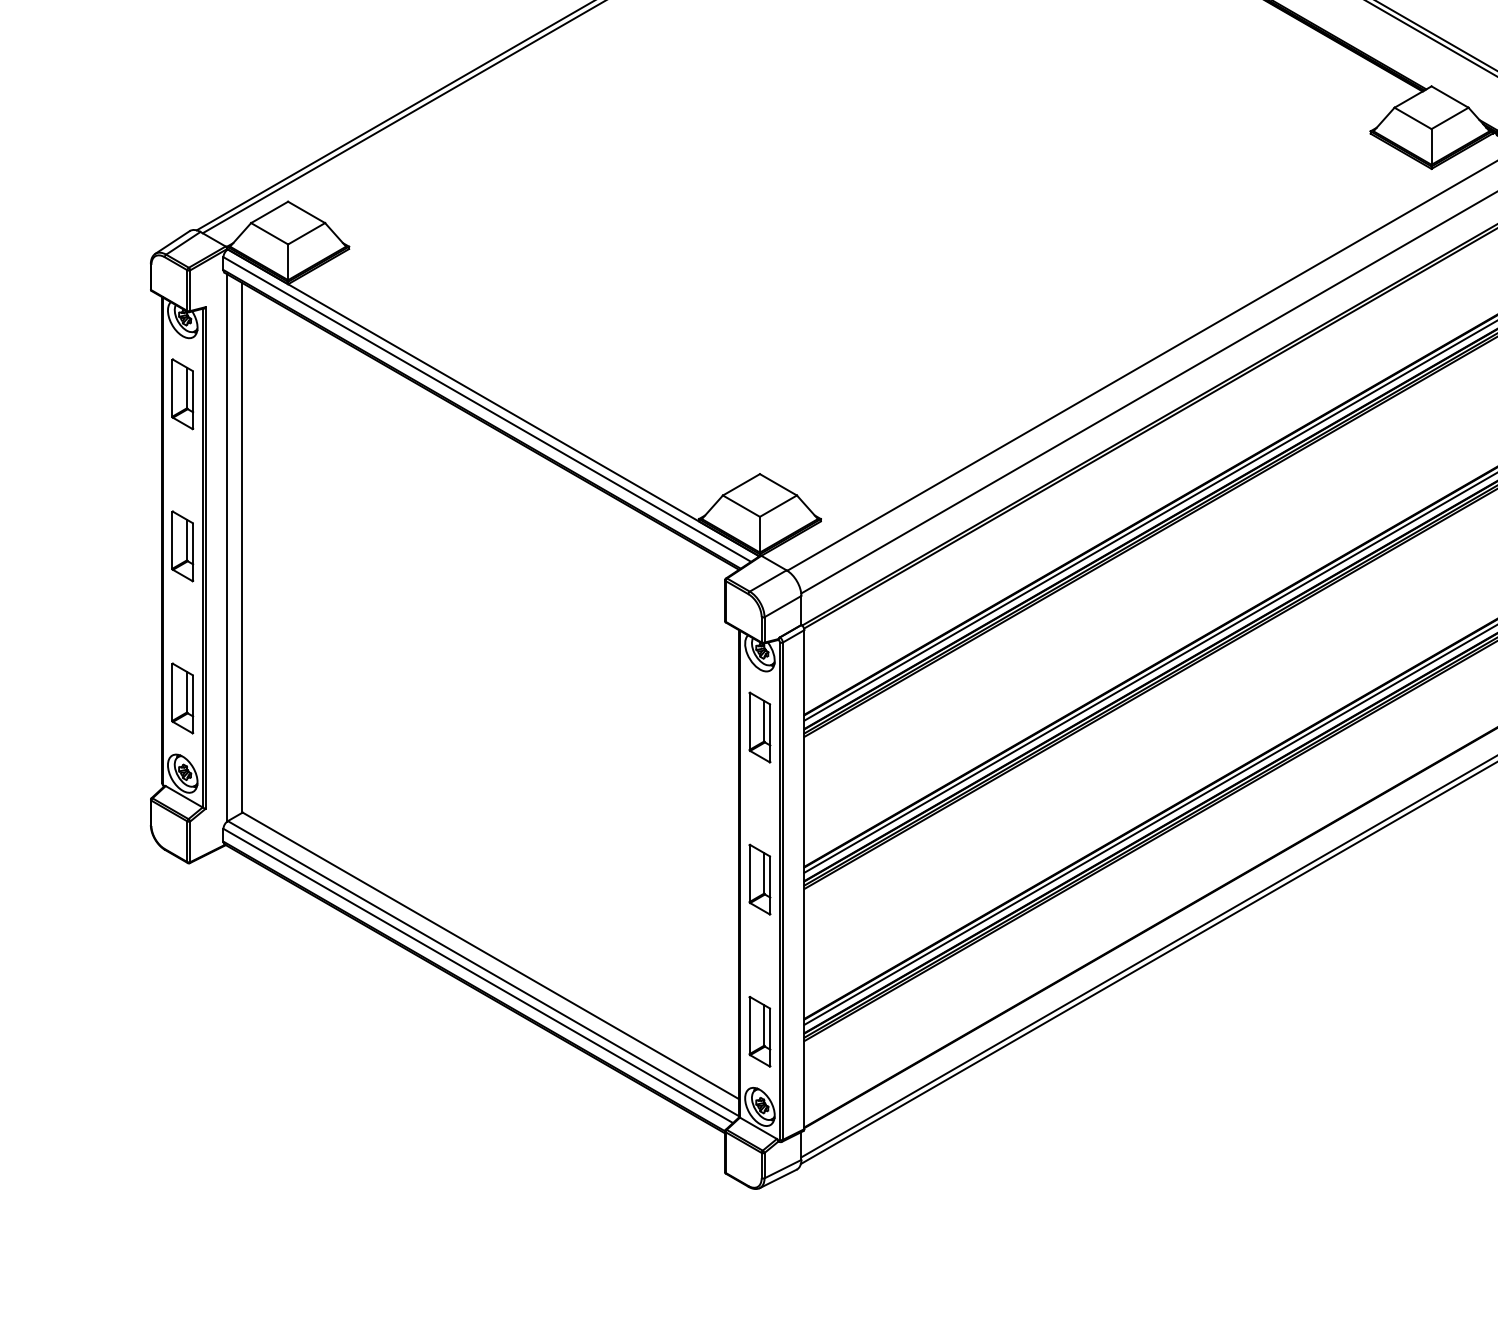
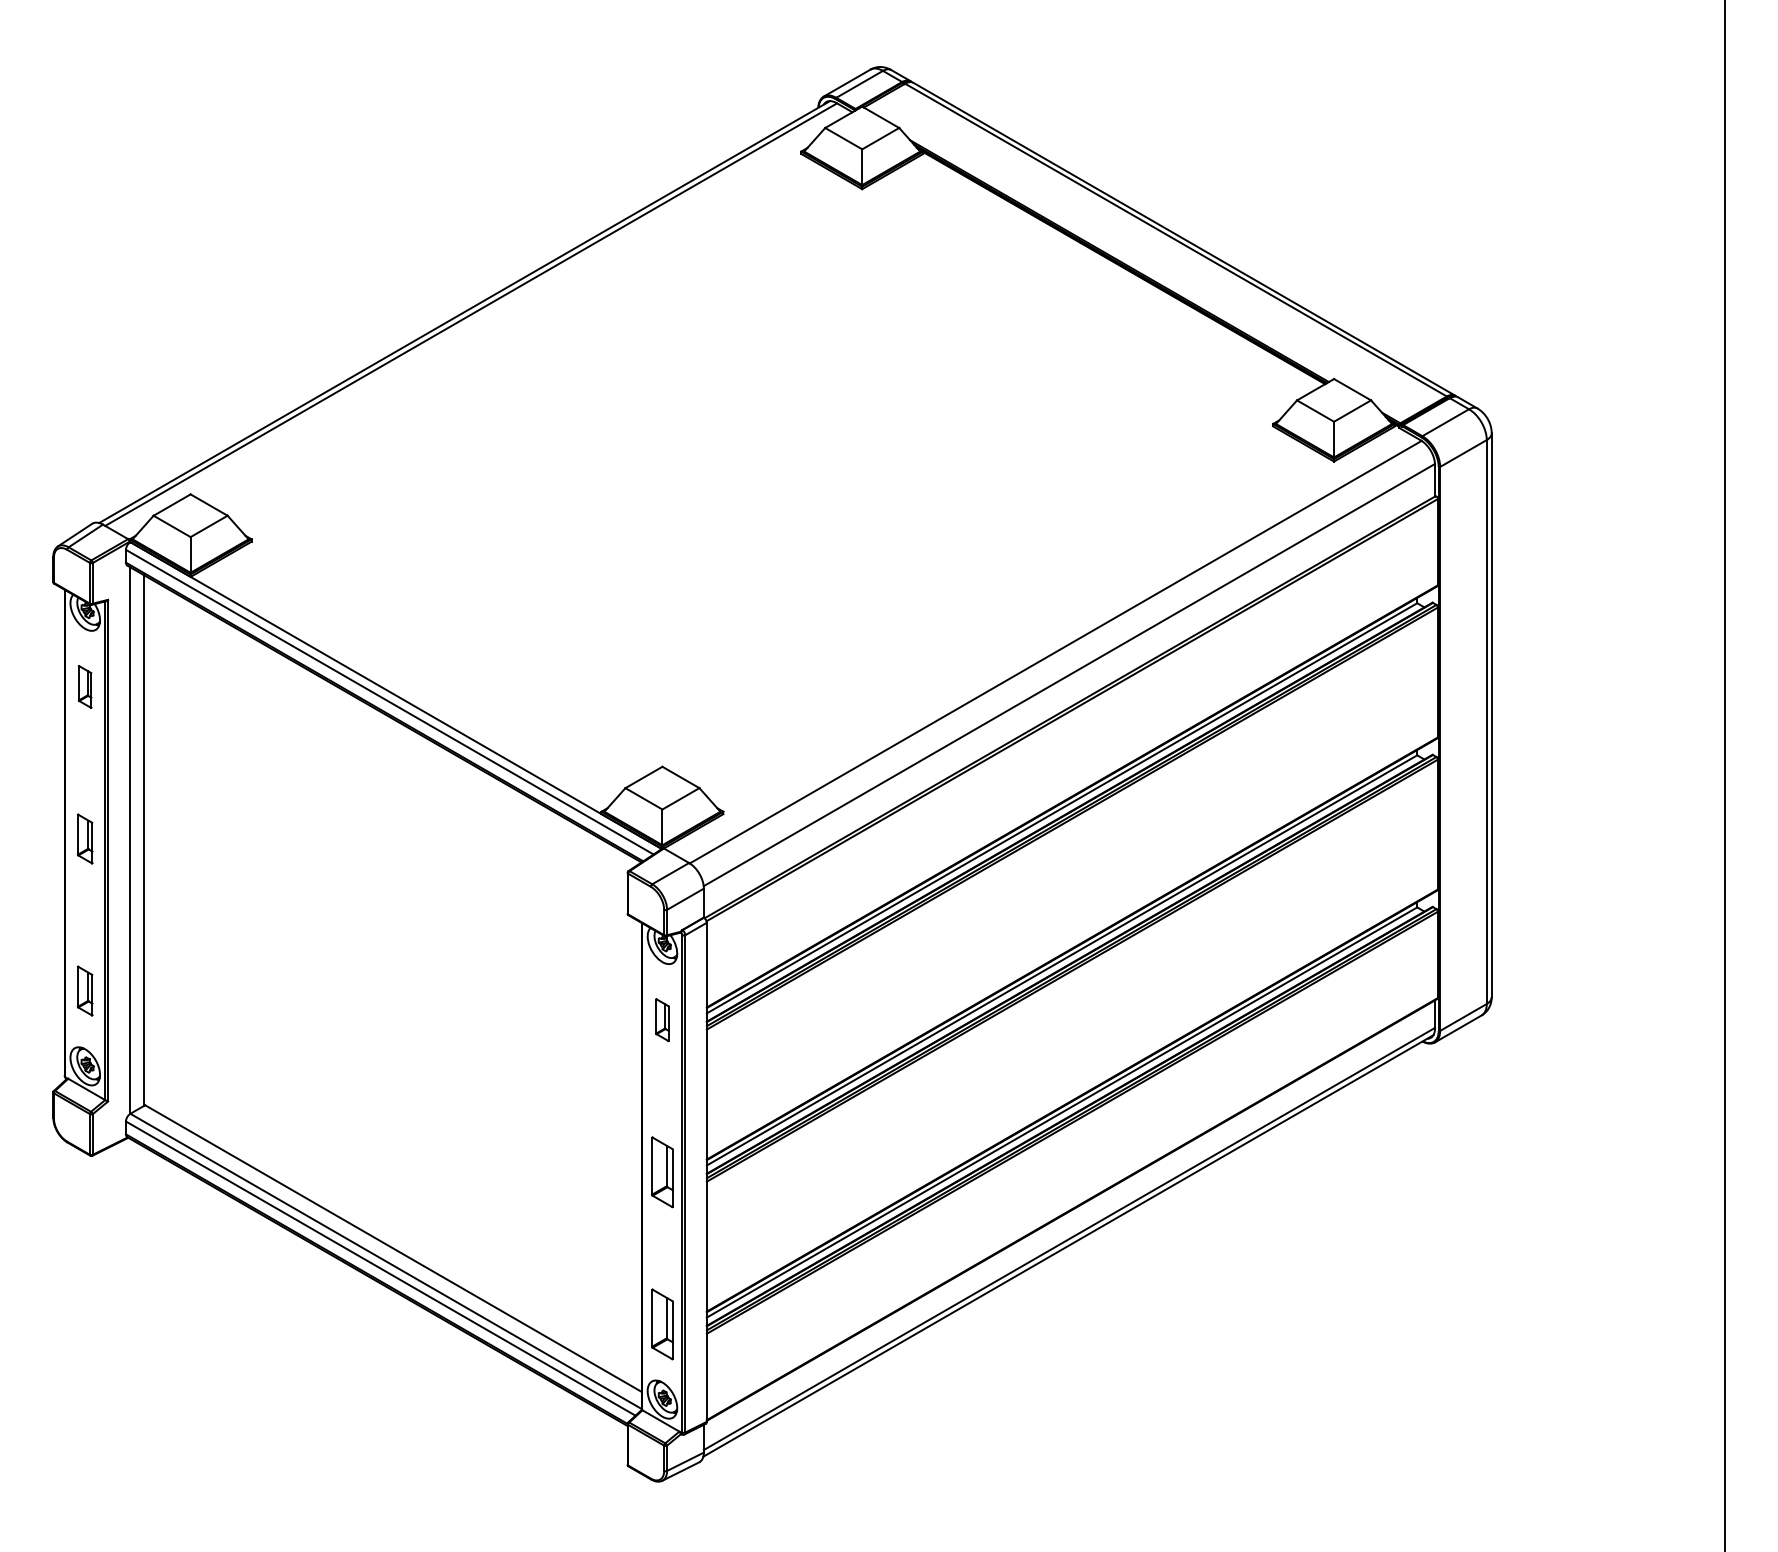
part: (182, 393) -> (84, 686), size x0.6
part: (182, 545) -> (84, 838), size x0.7
part: (182, 697) -> (84, 990), size x0.7
part: (760, 726) -> (662, 1019), size x0.6

